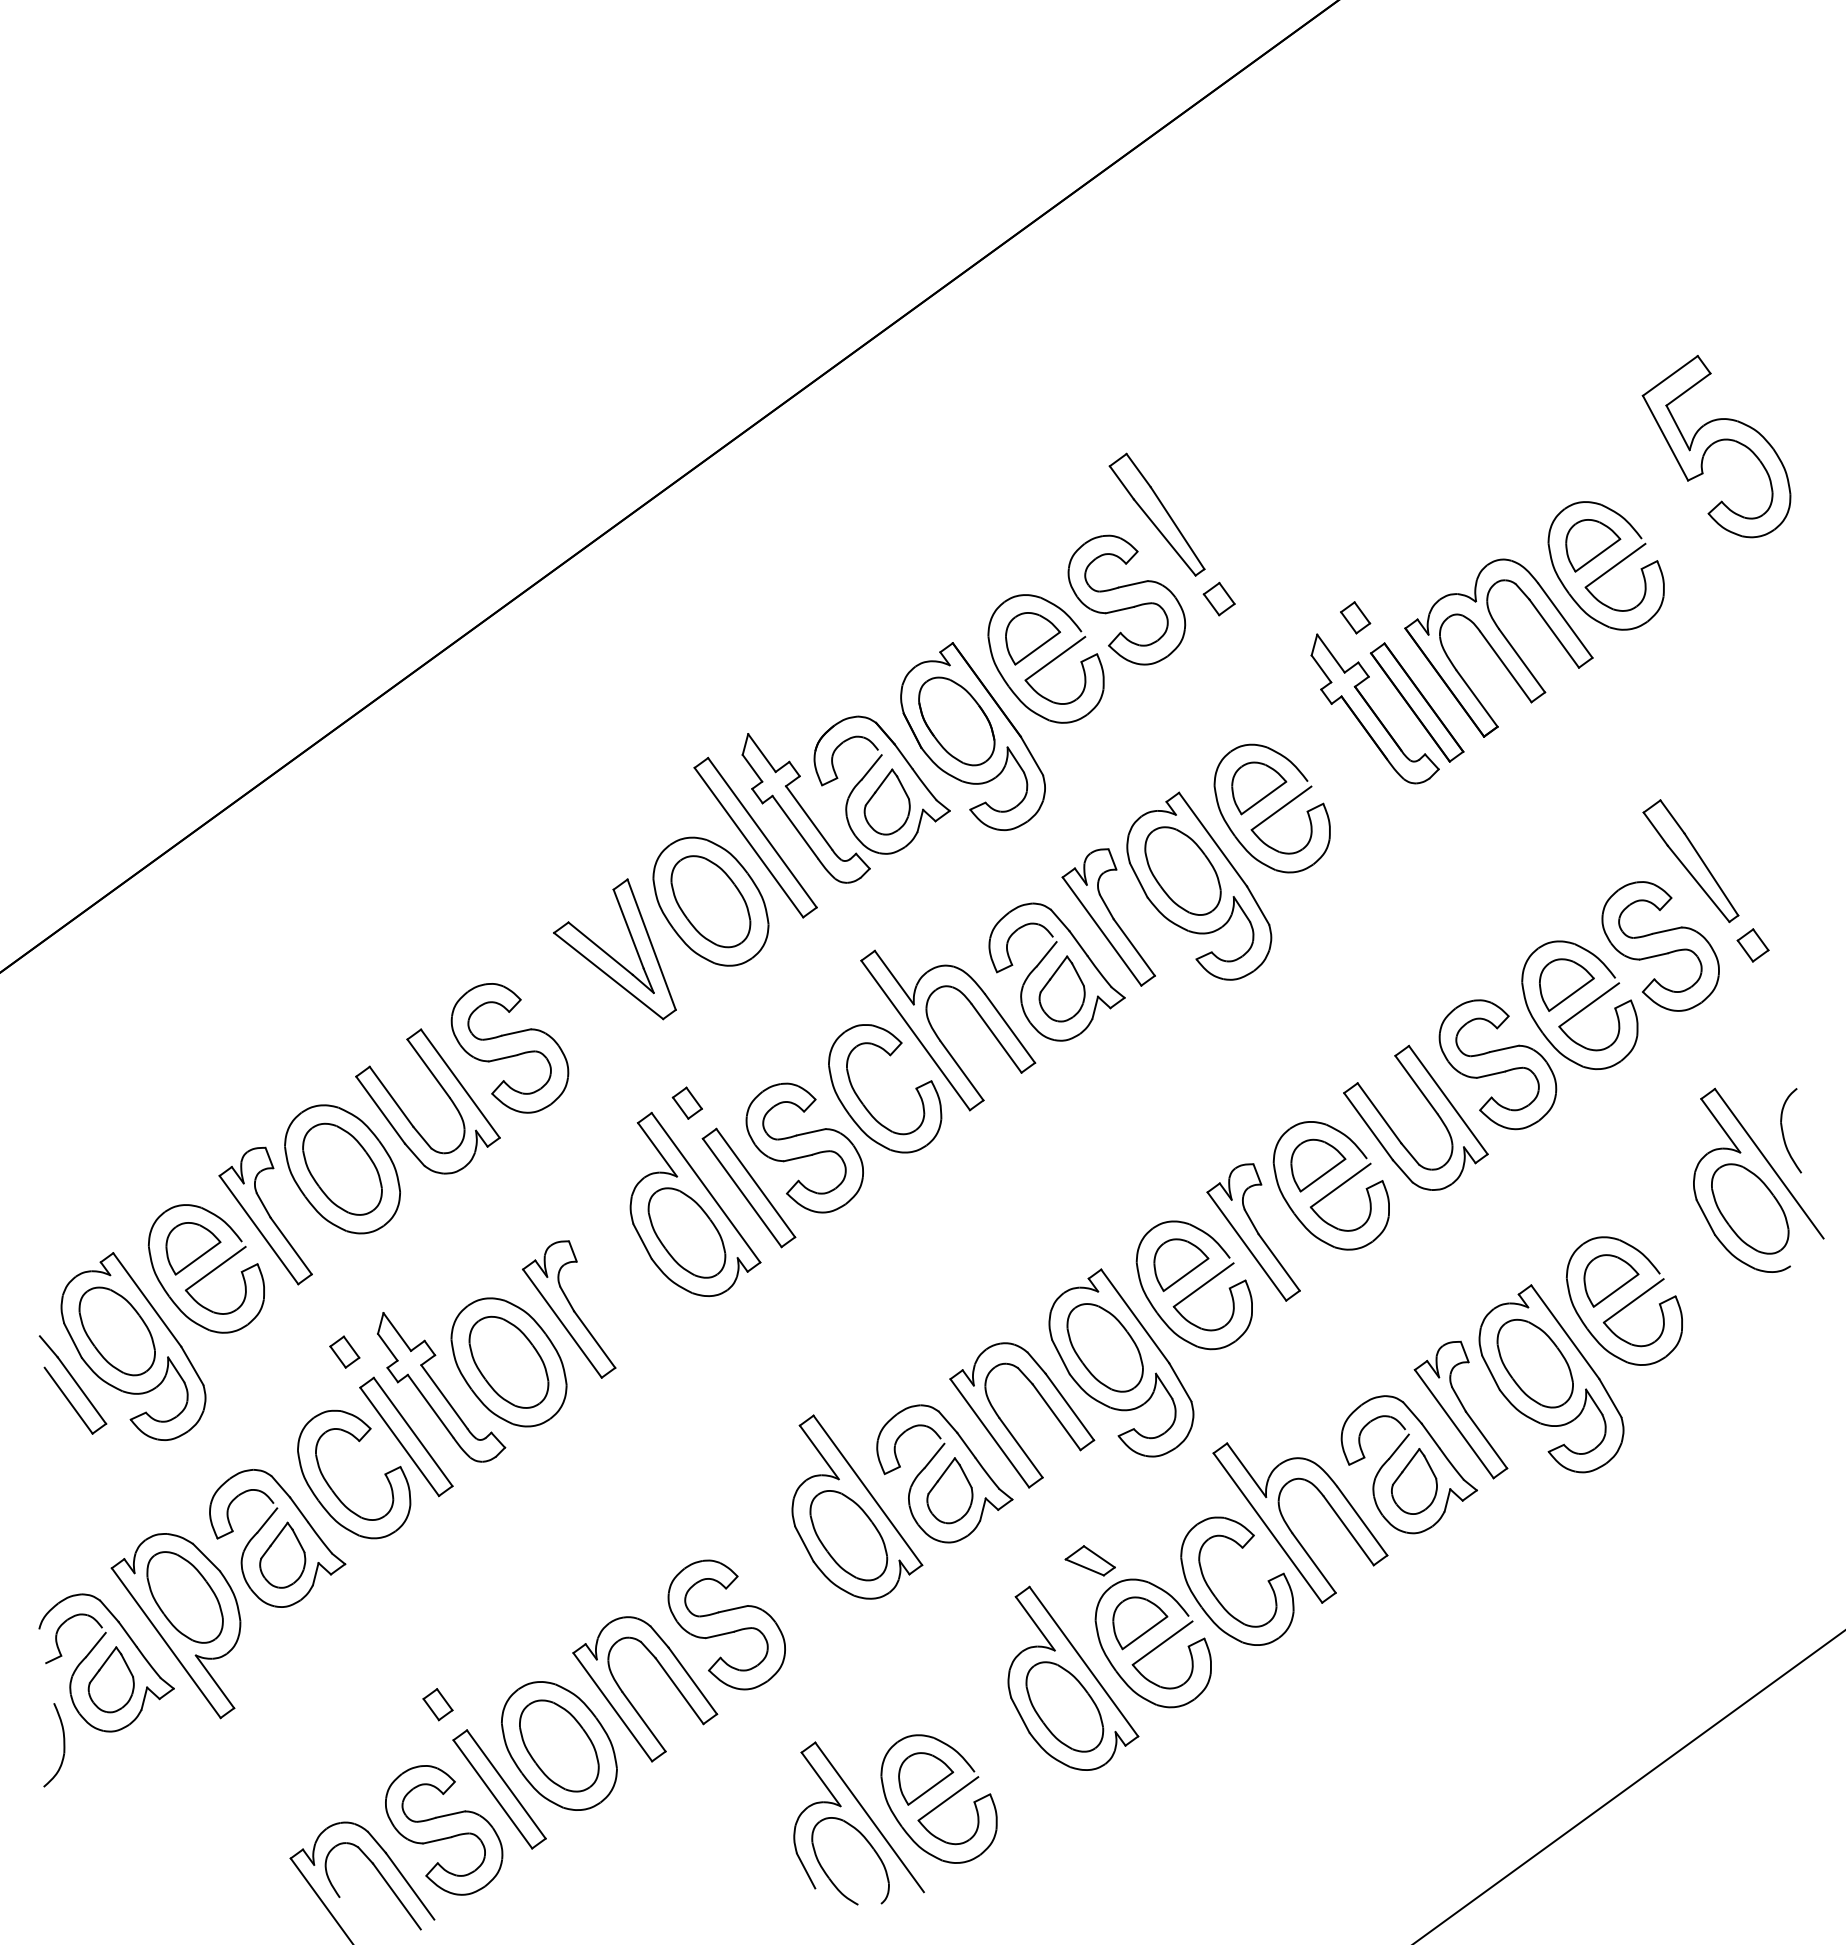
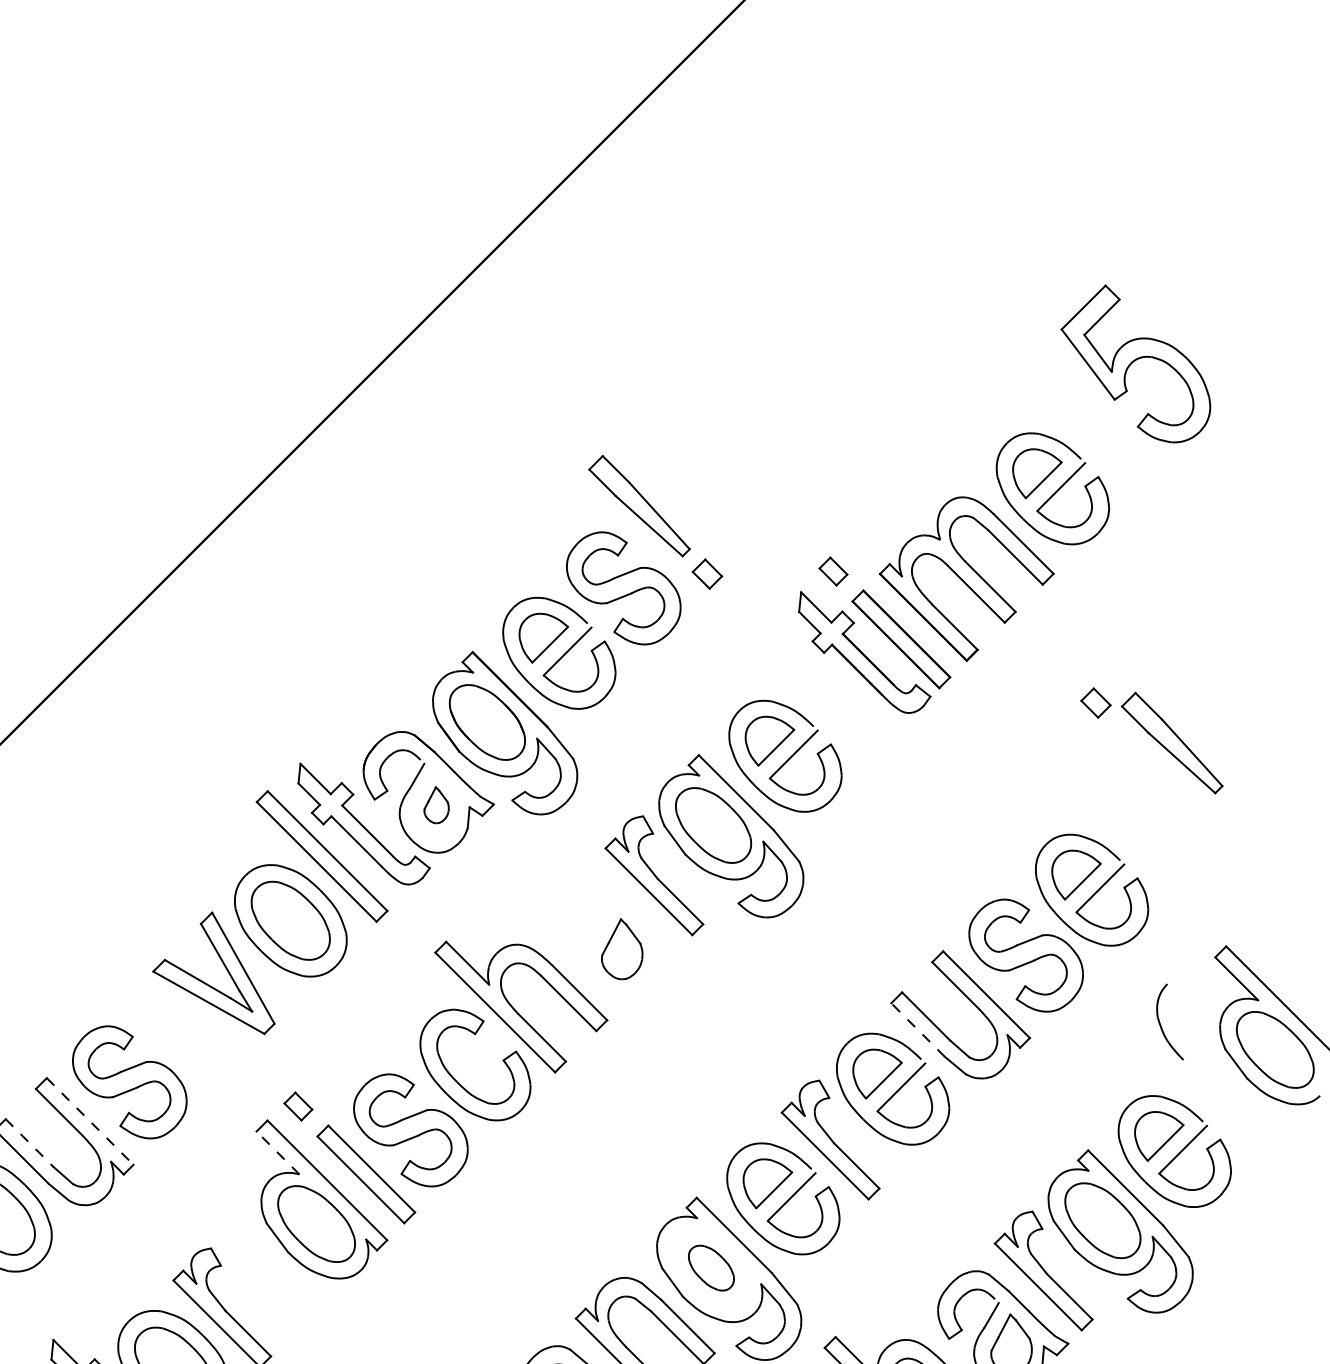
part: (886, 801) -> (435, 804), size x0.6
part: (1752, 945) -> (1095, 703), moved
part: (1660, 946) -> (1156, 825), removed
part: (1042, 961) -> (599, 927), removed
line: (460, 1083) -> (90, 1121), solid -> dashed
line: (391, 1097) -> (29, 1143), solid -> dashed
line: (1368, 1126) -> (918, 1030), solid -> dashed
part: (1783, 1130) -> (1161, 1023), moved
line: (657, 1149) -> (277, 1152), solid -> dashed
part: (1104, 1347) -> (710, 1267), size x0.6

